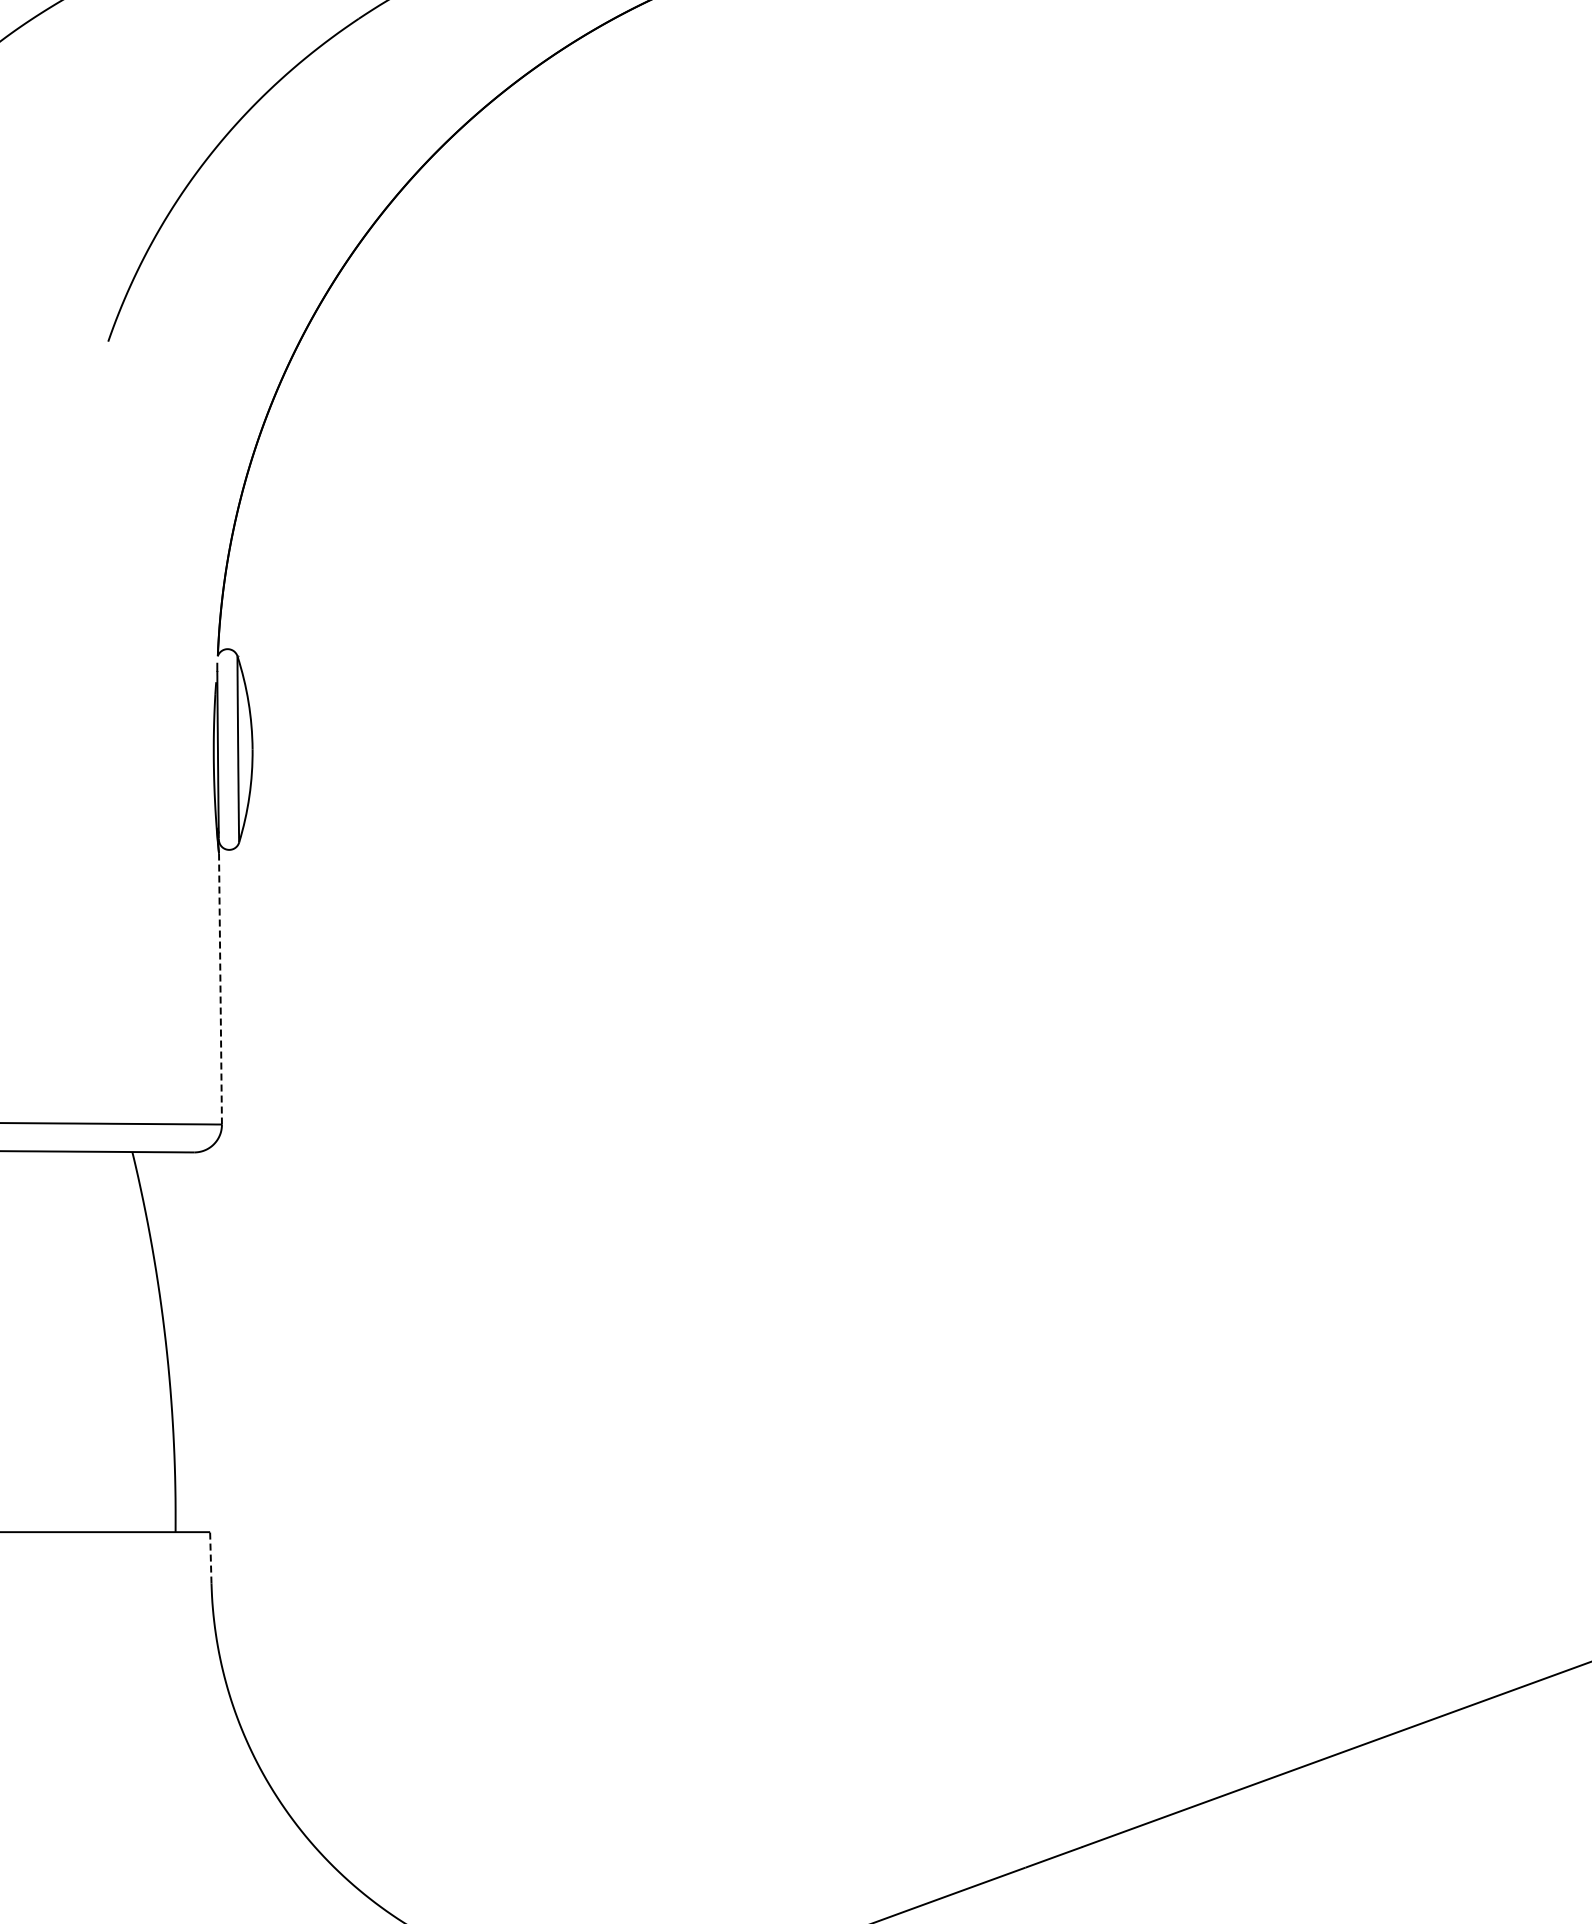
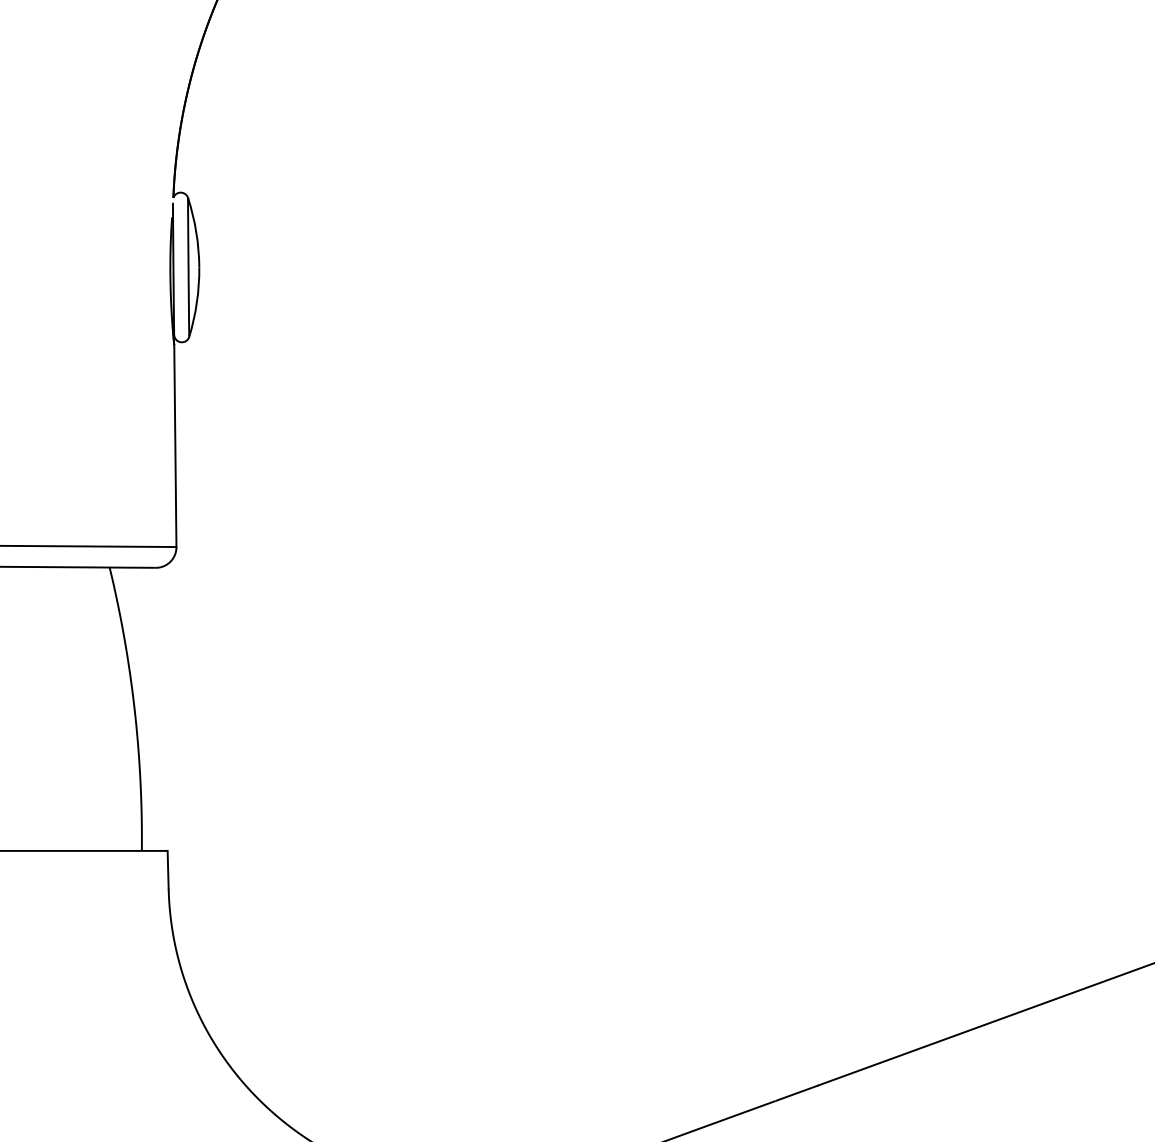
line: (220, 989) -> (175, 446), dashed -> solid
line: (210, 1557) -> (167, 869), dashed -> solid

